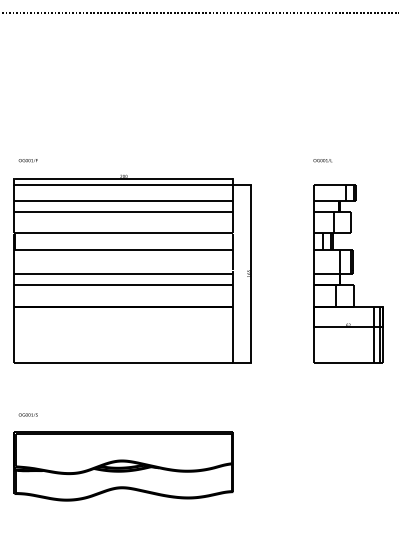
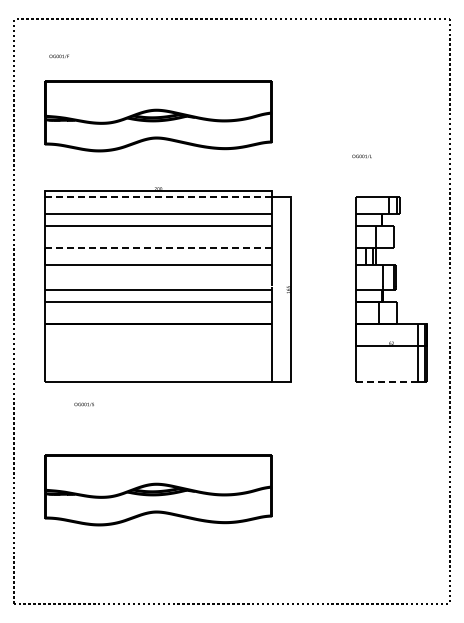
part: (123, 106) -> (158, 116), added
text: (27, 160) -> (58, 56), moved
text: (322, 160) -> (361, 156), moved
line: (123, 184) -> (158, 197), solid -> dashed
line: (123, 233) -> (158, 248), solid -> dashed
line: (344, 362) -> (387, 382), solid -> dashed
text: (27, 414) -> (83, 404), moved

